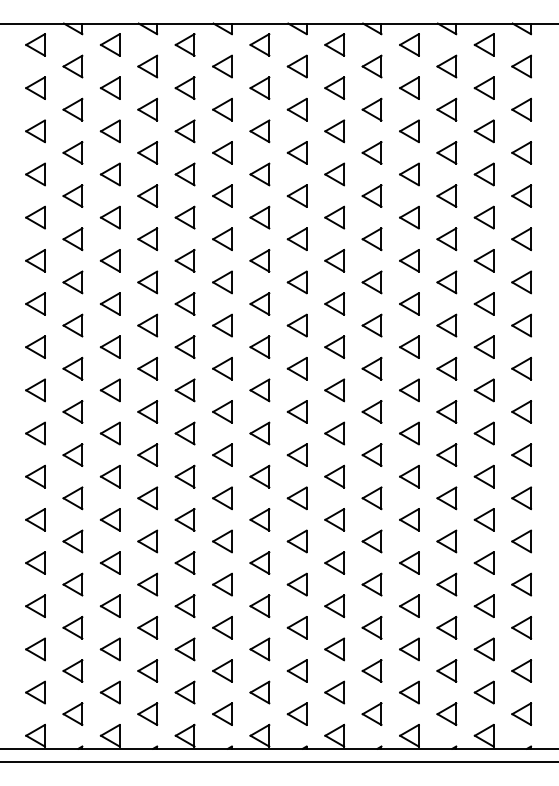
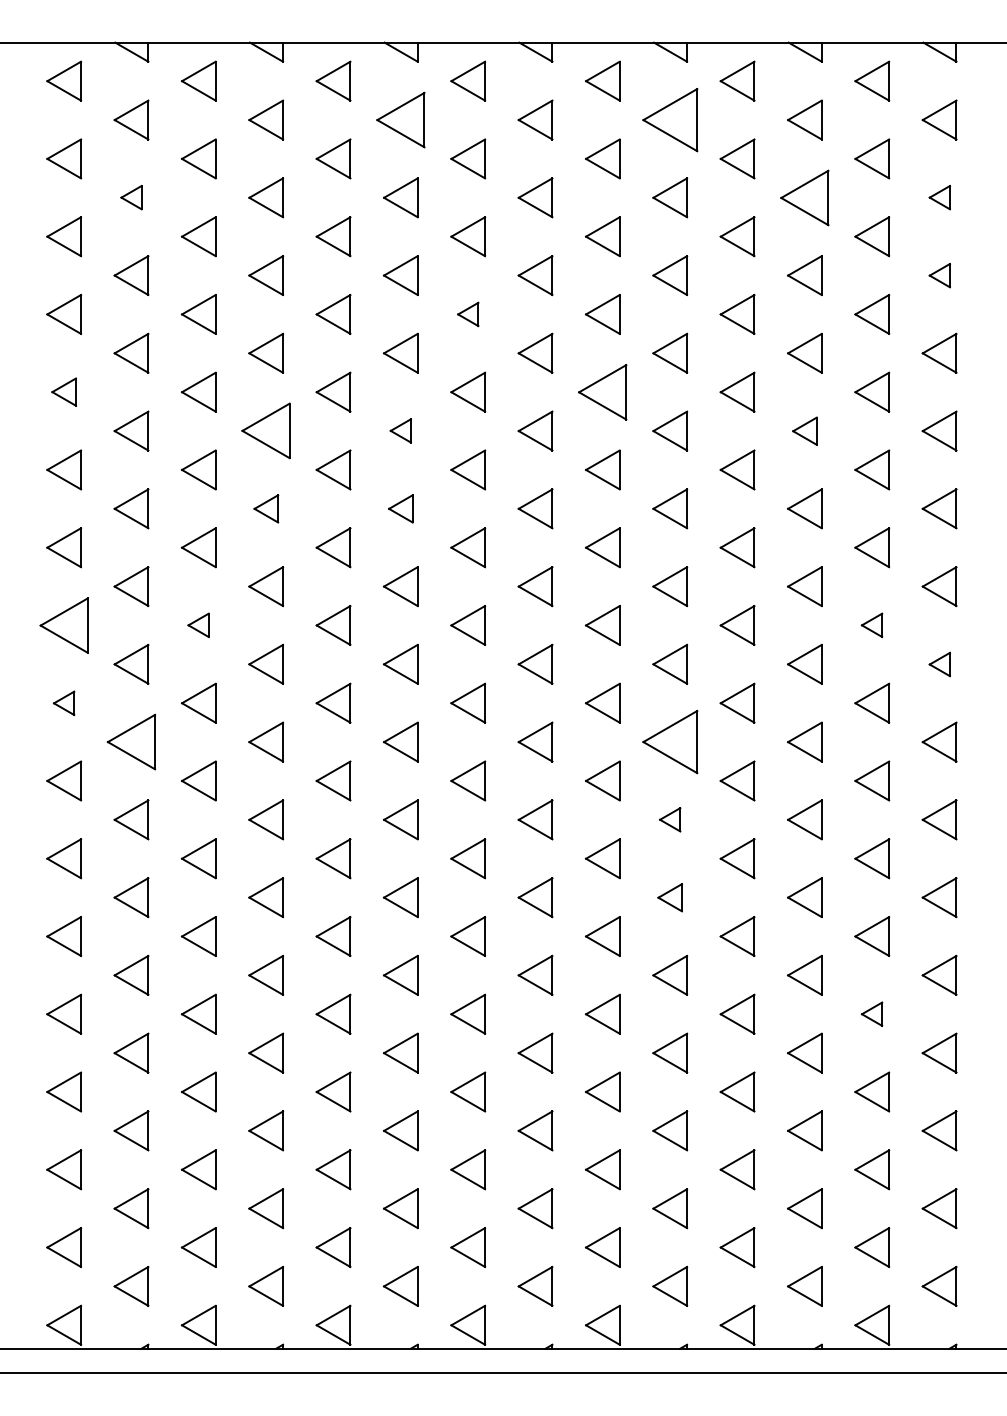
part: (222, 66) -> (400, 119), size x1.4
part: (371, 66) -> (669, 119), size x1.6
part: (72, 109) -> (130, 197), size x0.6
part: (446, 109) -> (804, 197), size x1.4
part: (521, 109) -> (939, 197), size x0.6
part: (521, 152) -> (939, 274), size x0.6
part: (259, 174) -> (467, 314), size x0.6
part: (35, 217) -> (64, 391), size x0.7
part: (334, 217) -> (602, 391), size x1.4
part: (222, 238) -> (400, 429), size x0.6
part: (147, 239) -> (265, 431), size x1.4
part: (446, 239) -> (804, 431), size x0.7
part: (147, 282) -> (265, 508), size x0.7
part: (222, 282) -> (400, 508), size x0.7
part: (35, 346) -> (64, 624), size x1.4
part: (109, 346) -> (197, 624), size x0.6
part: (483, 346) -> (870, 624), size x0.6
part: (521, 368) -> (939, 663), size x0.6
part: (35, 390) -> (64, 703), size x0.6
part: (72, 411) -> (130, 741), size x1.4
part: (371, 411) -> (669, 741), size x1.6
part: (371, 454) -> (669, 818), size x0.6
part: (371, 498) -> (669, 898), size x0.7
part: (483, 562) -> (870, 1013), size x0.6

